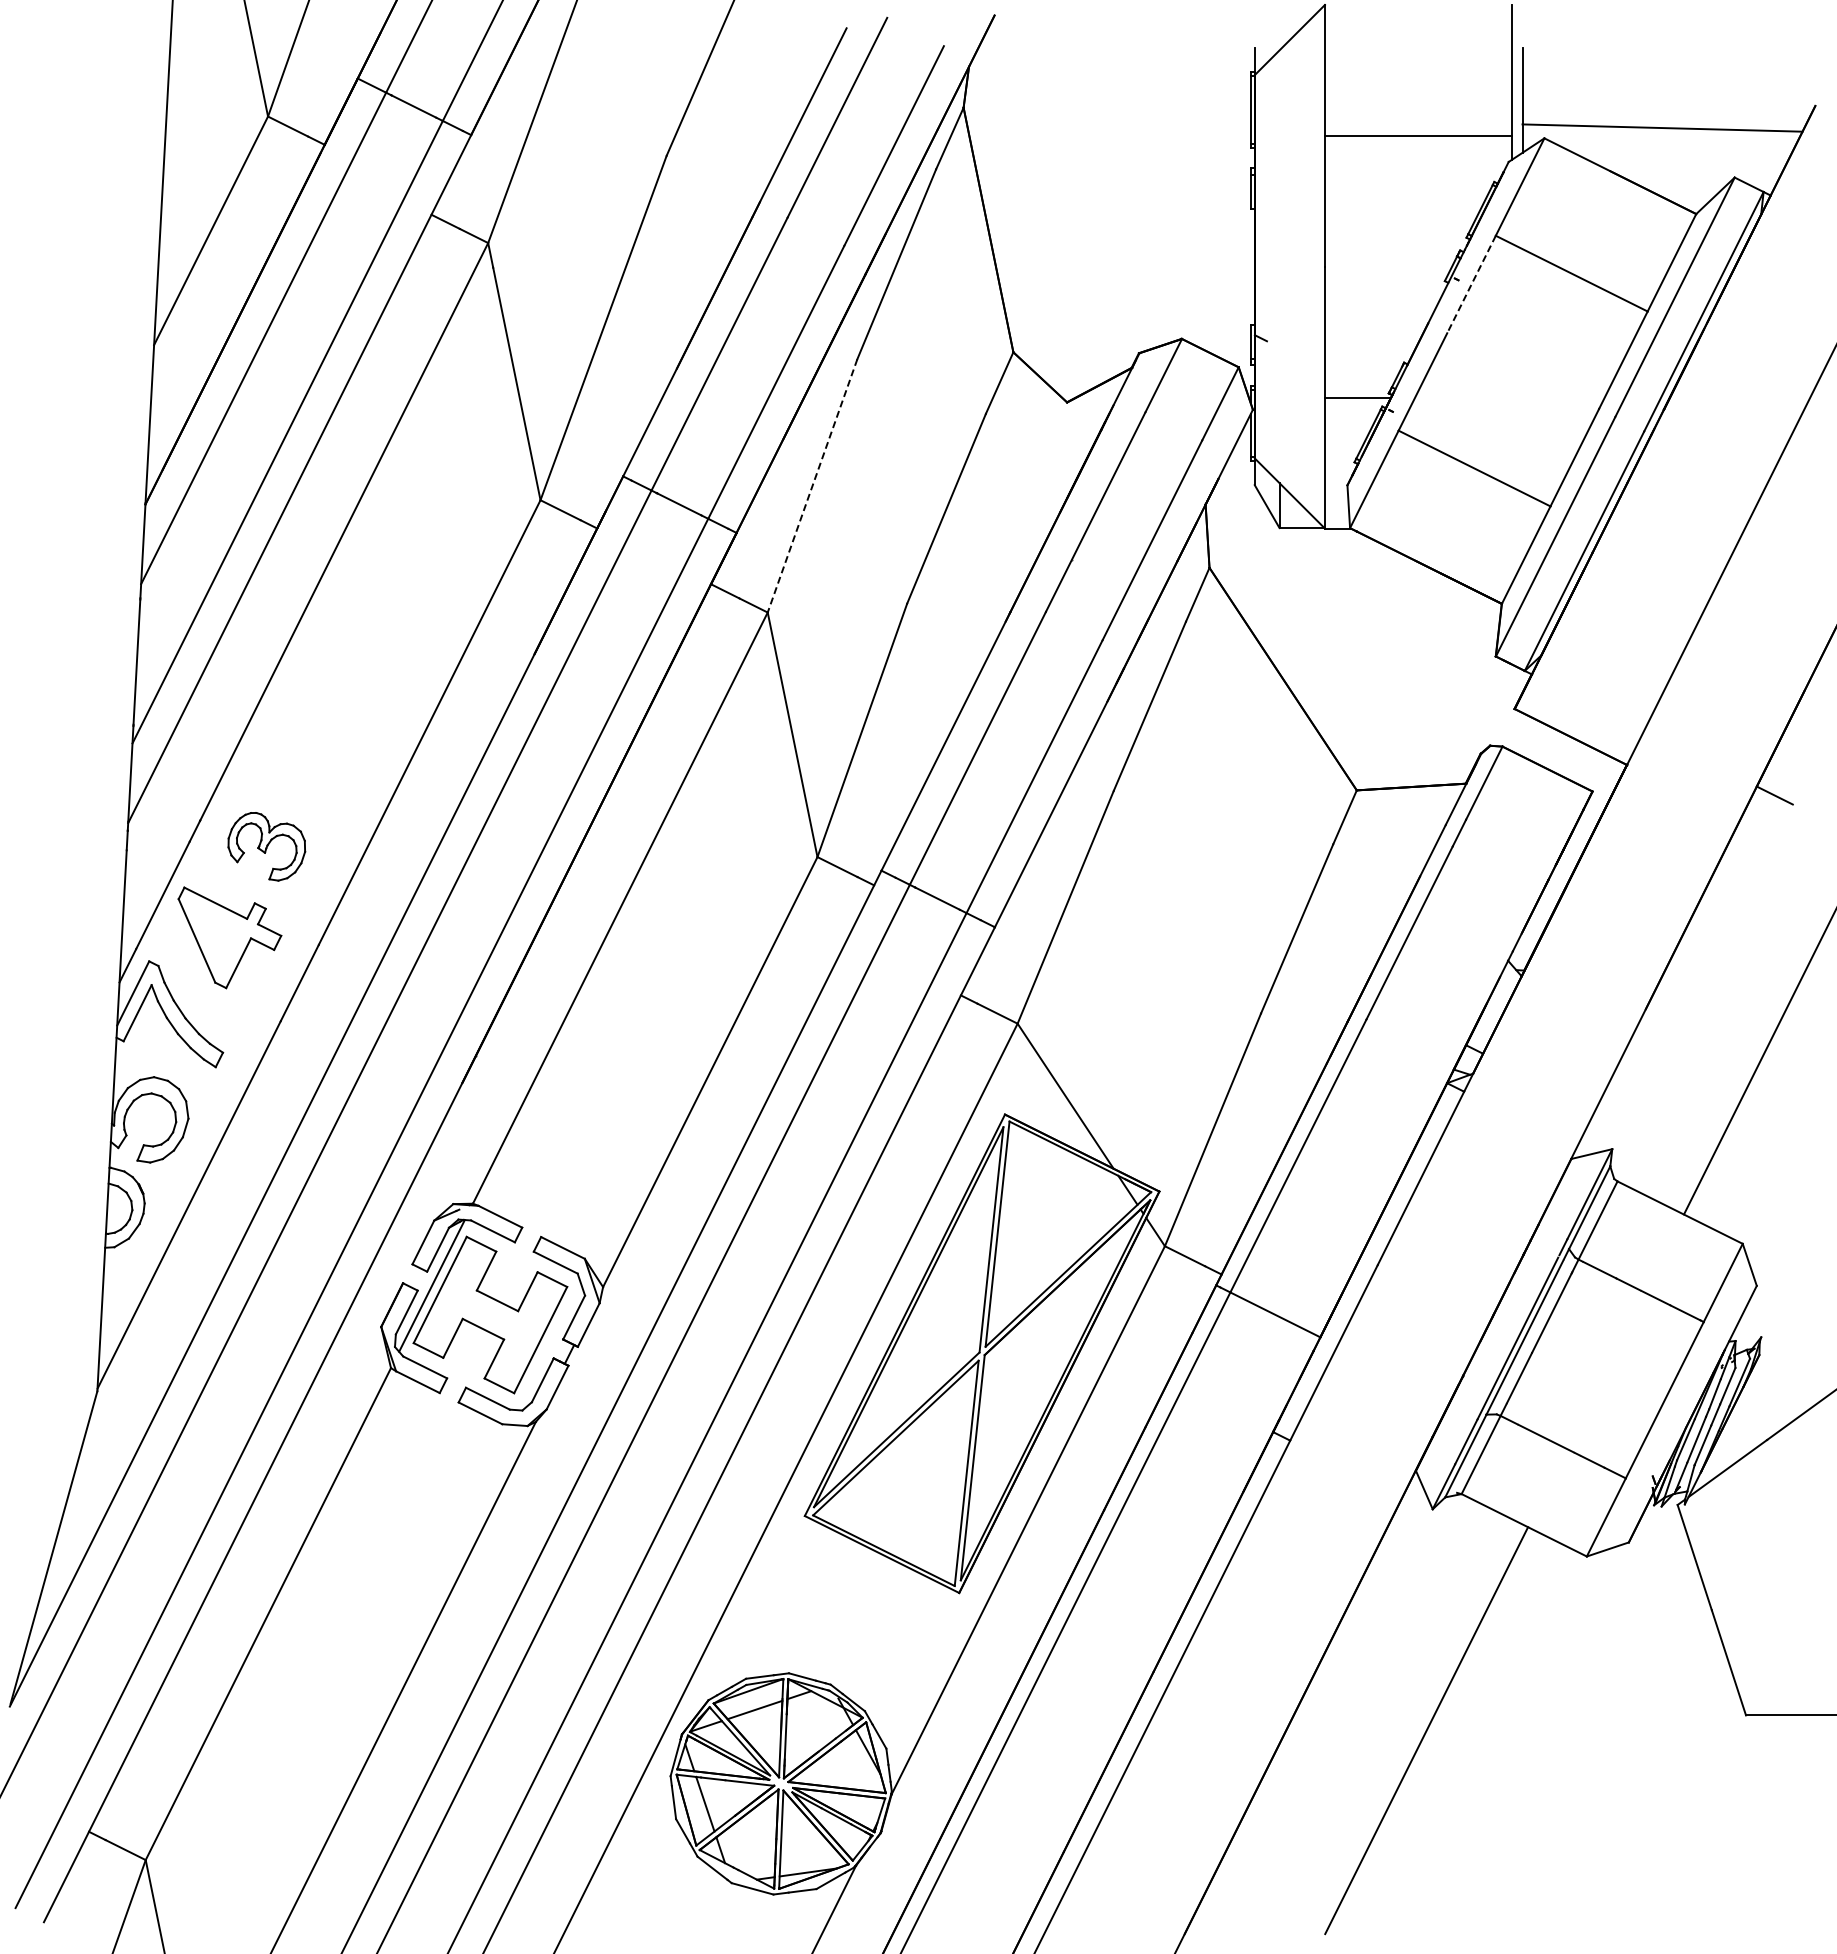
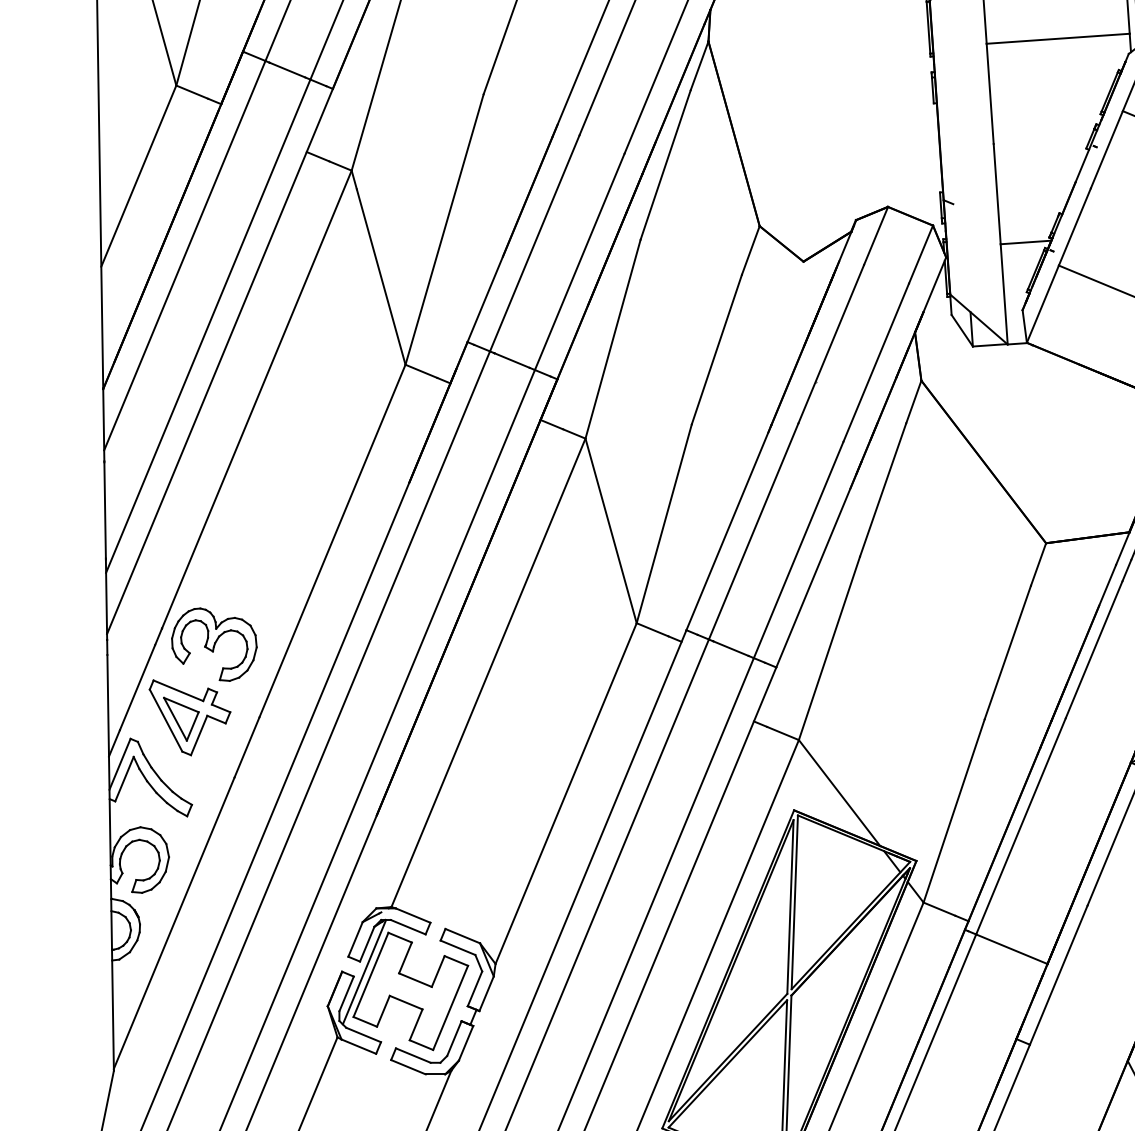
line: (1471, 284) -> (1106, 149), dashed -> solid
line: (812, 486) -> (613, 339), dashed -> solid
part: (266, 846) -> (214, 644), size x1.43
part: (218, 939) -> (182, 718), added

